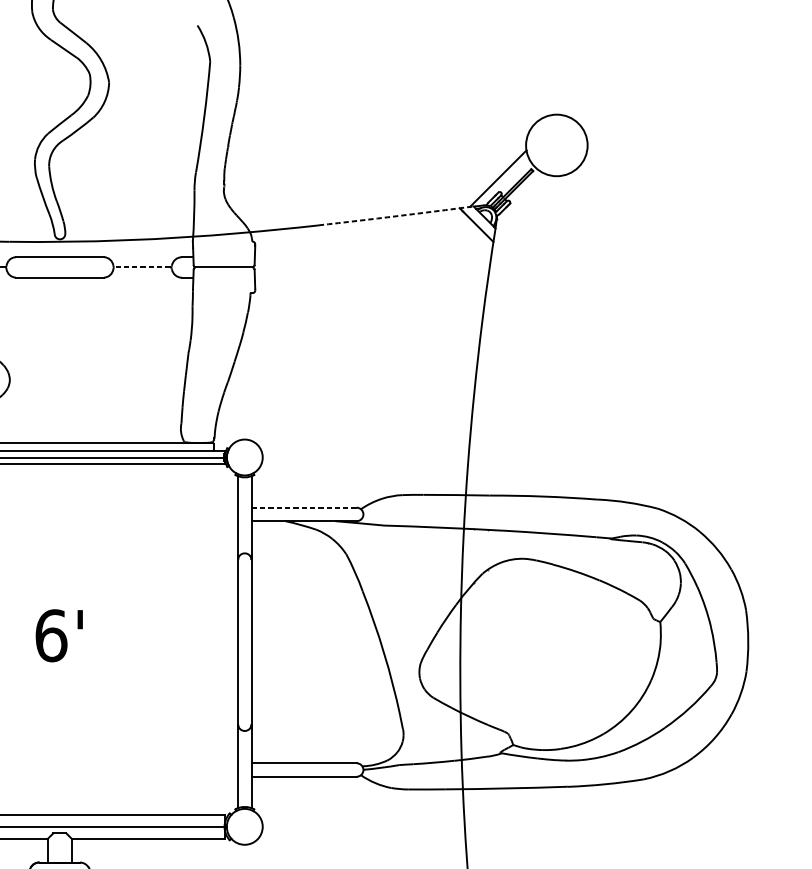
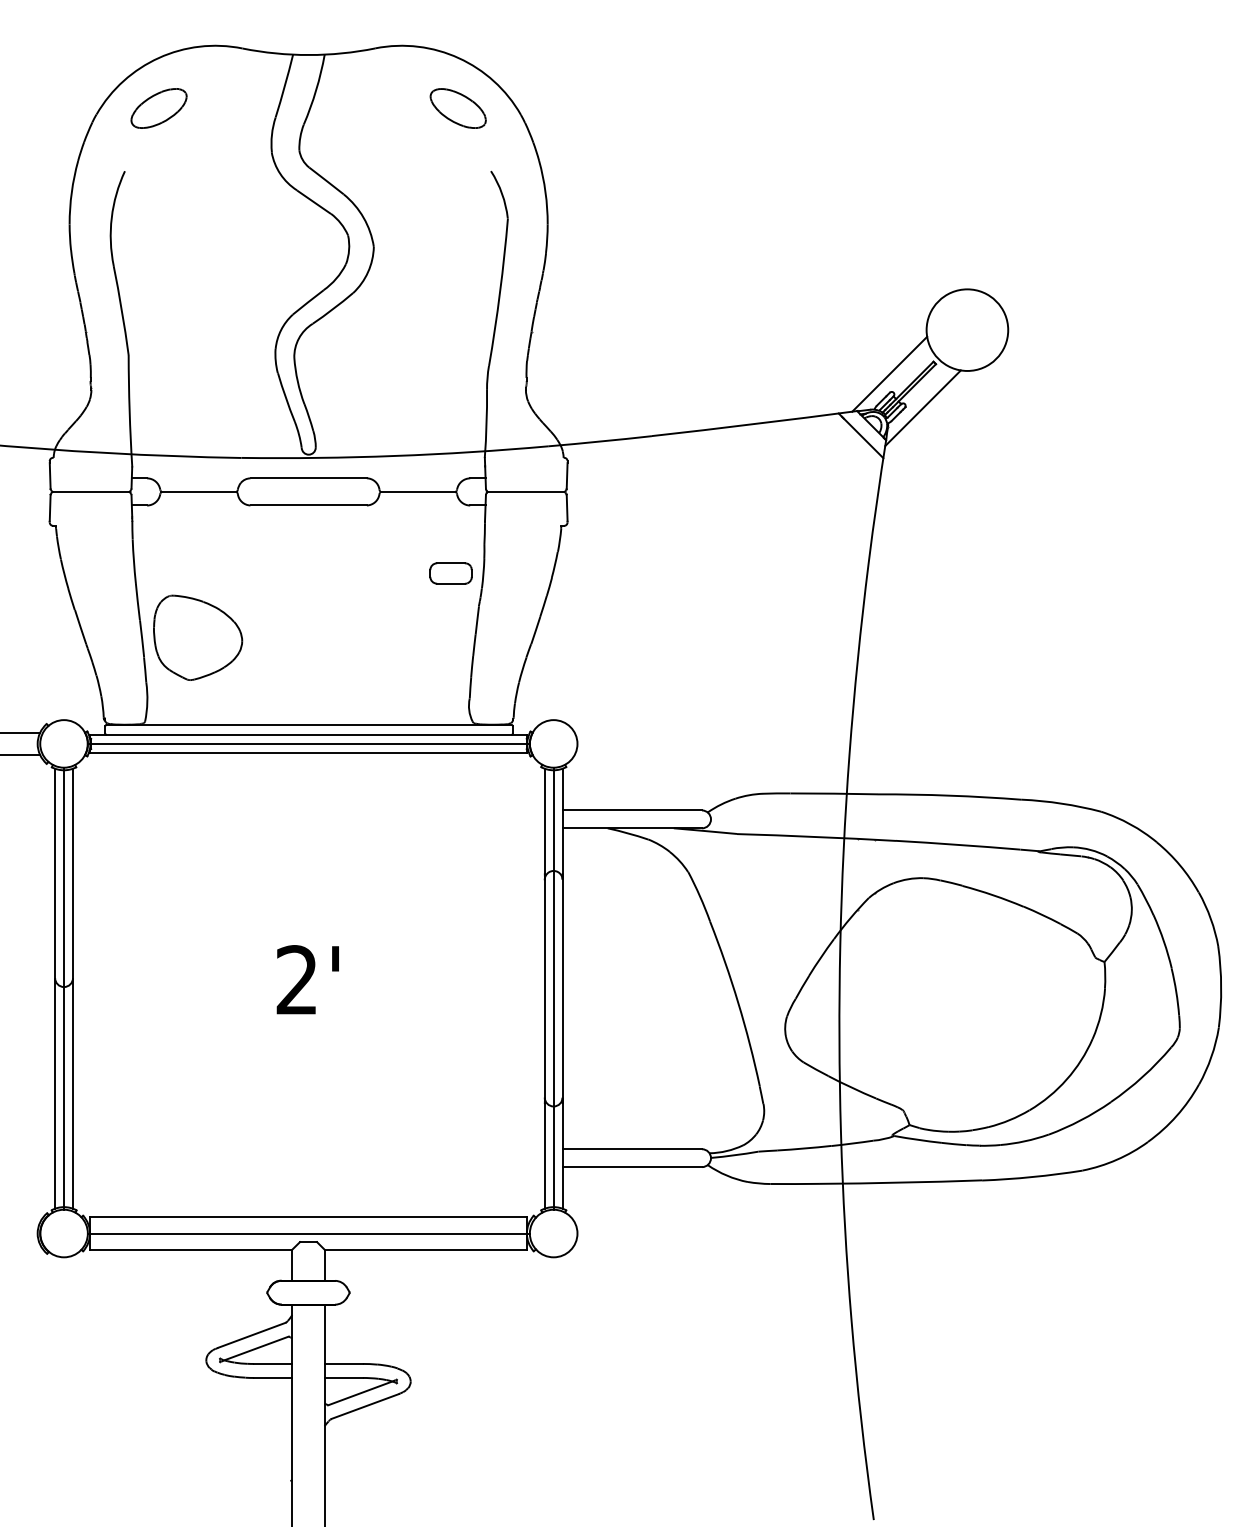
line: (522, 204) -> (922, 408), added
arc: (397, 215) -> (755, 423), dashed -> solid
line: (142, 267) -> (417, 491), dashed -> solid
part: (166, 328) -> (450, 573), added
line: (304, 507) -> (632, 810), dashed -> solid
text: (51, 635) -> (297, 980), 6' -> 2'
line: (244, 642) -> (553, 988), added

